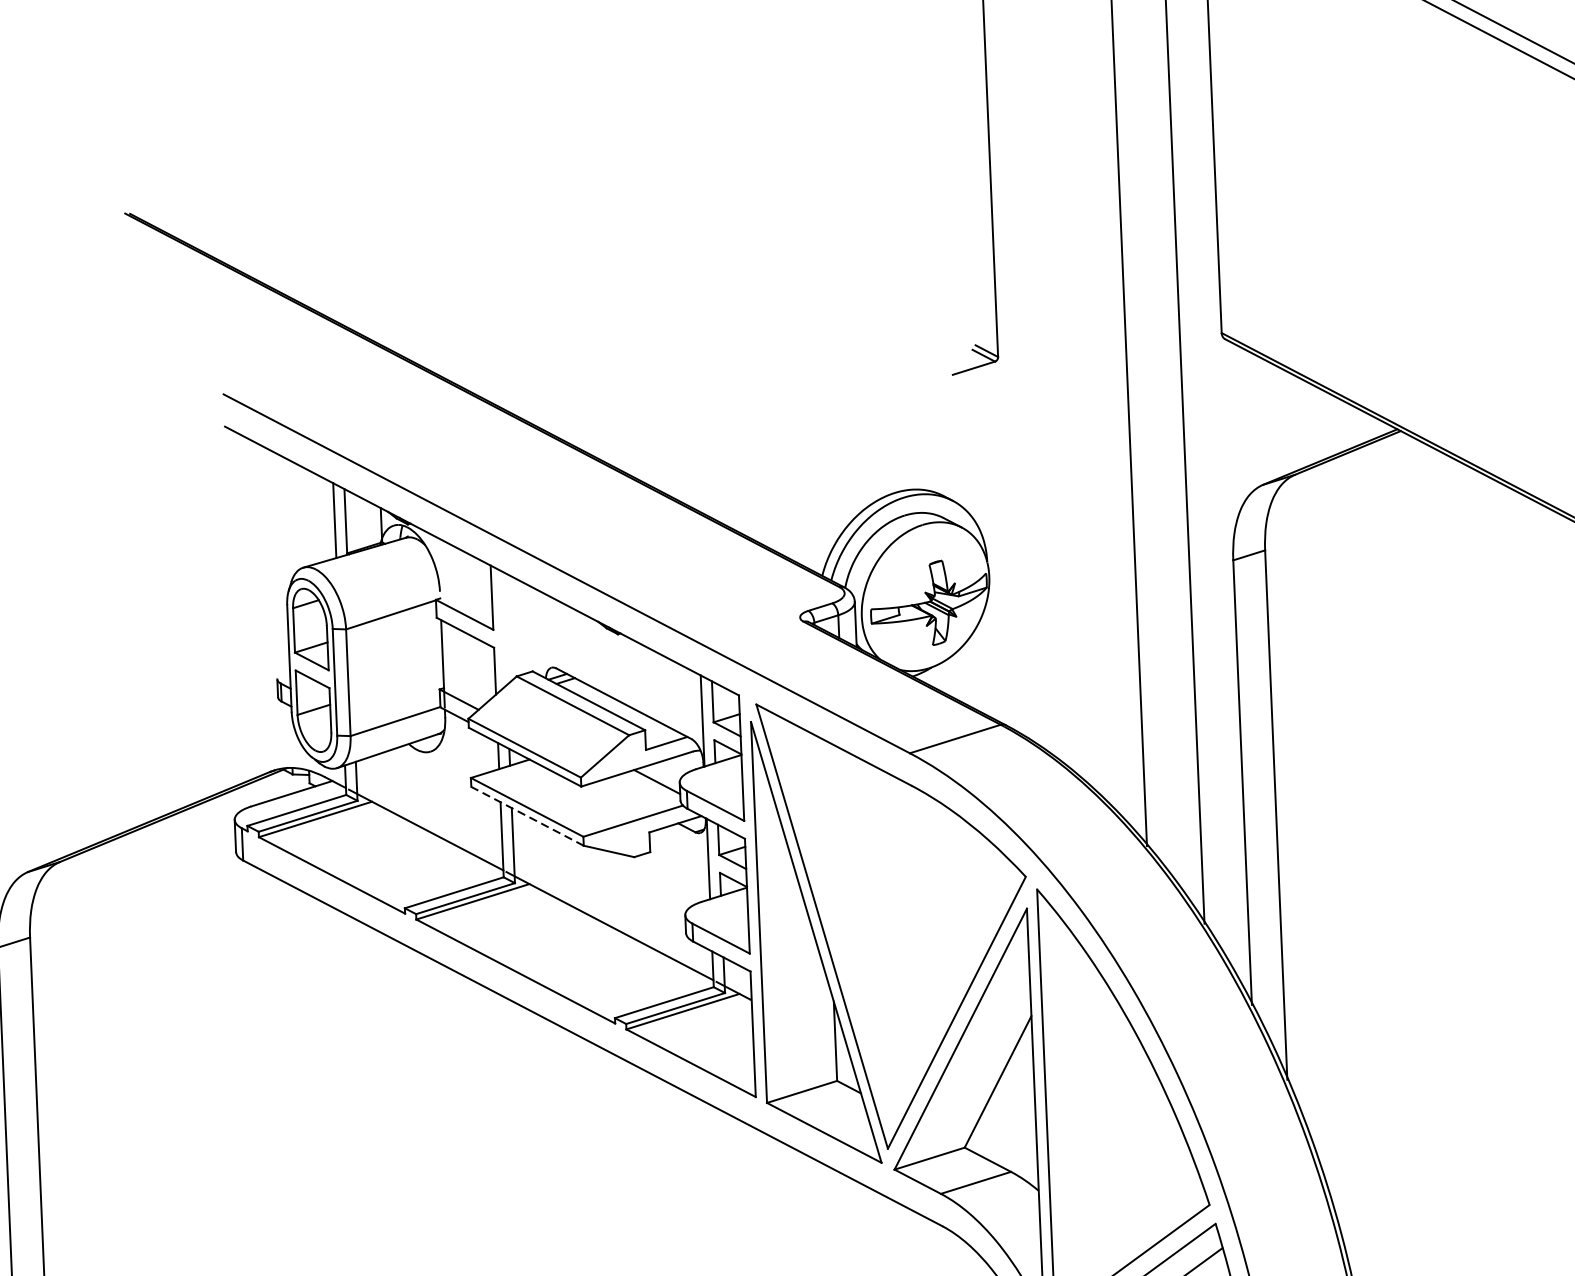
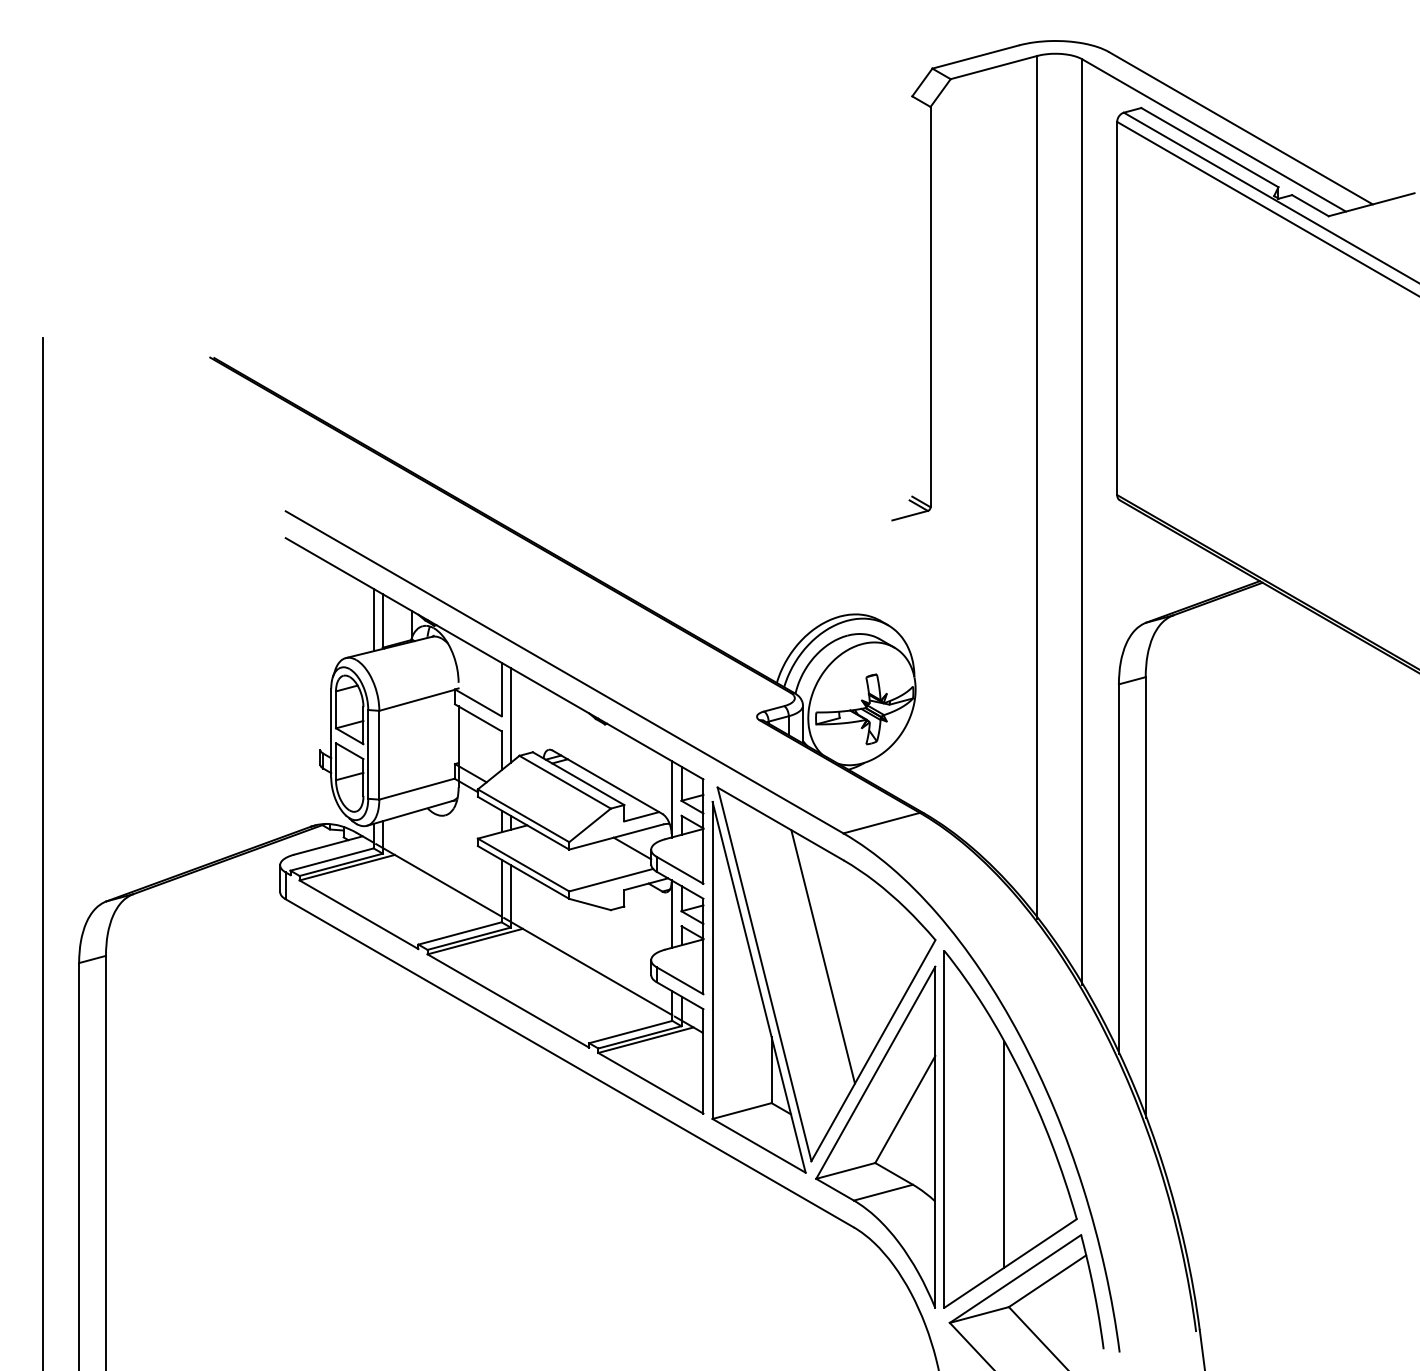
line: (503, 628) -> (510, 715), added
line: (527, 816) -> (523, 872), dashed -> solid
line: (890, 902) -> (822, 956), added
line: (1118, 1130) -> (1003, 1154), added

